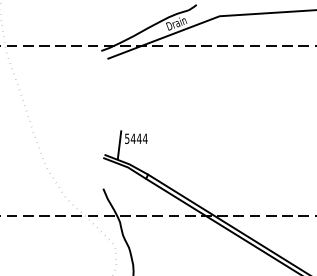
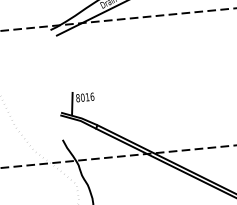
text: (136, 138) -> (85, 97), 5444 -> 8016

